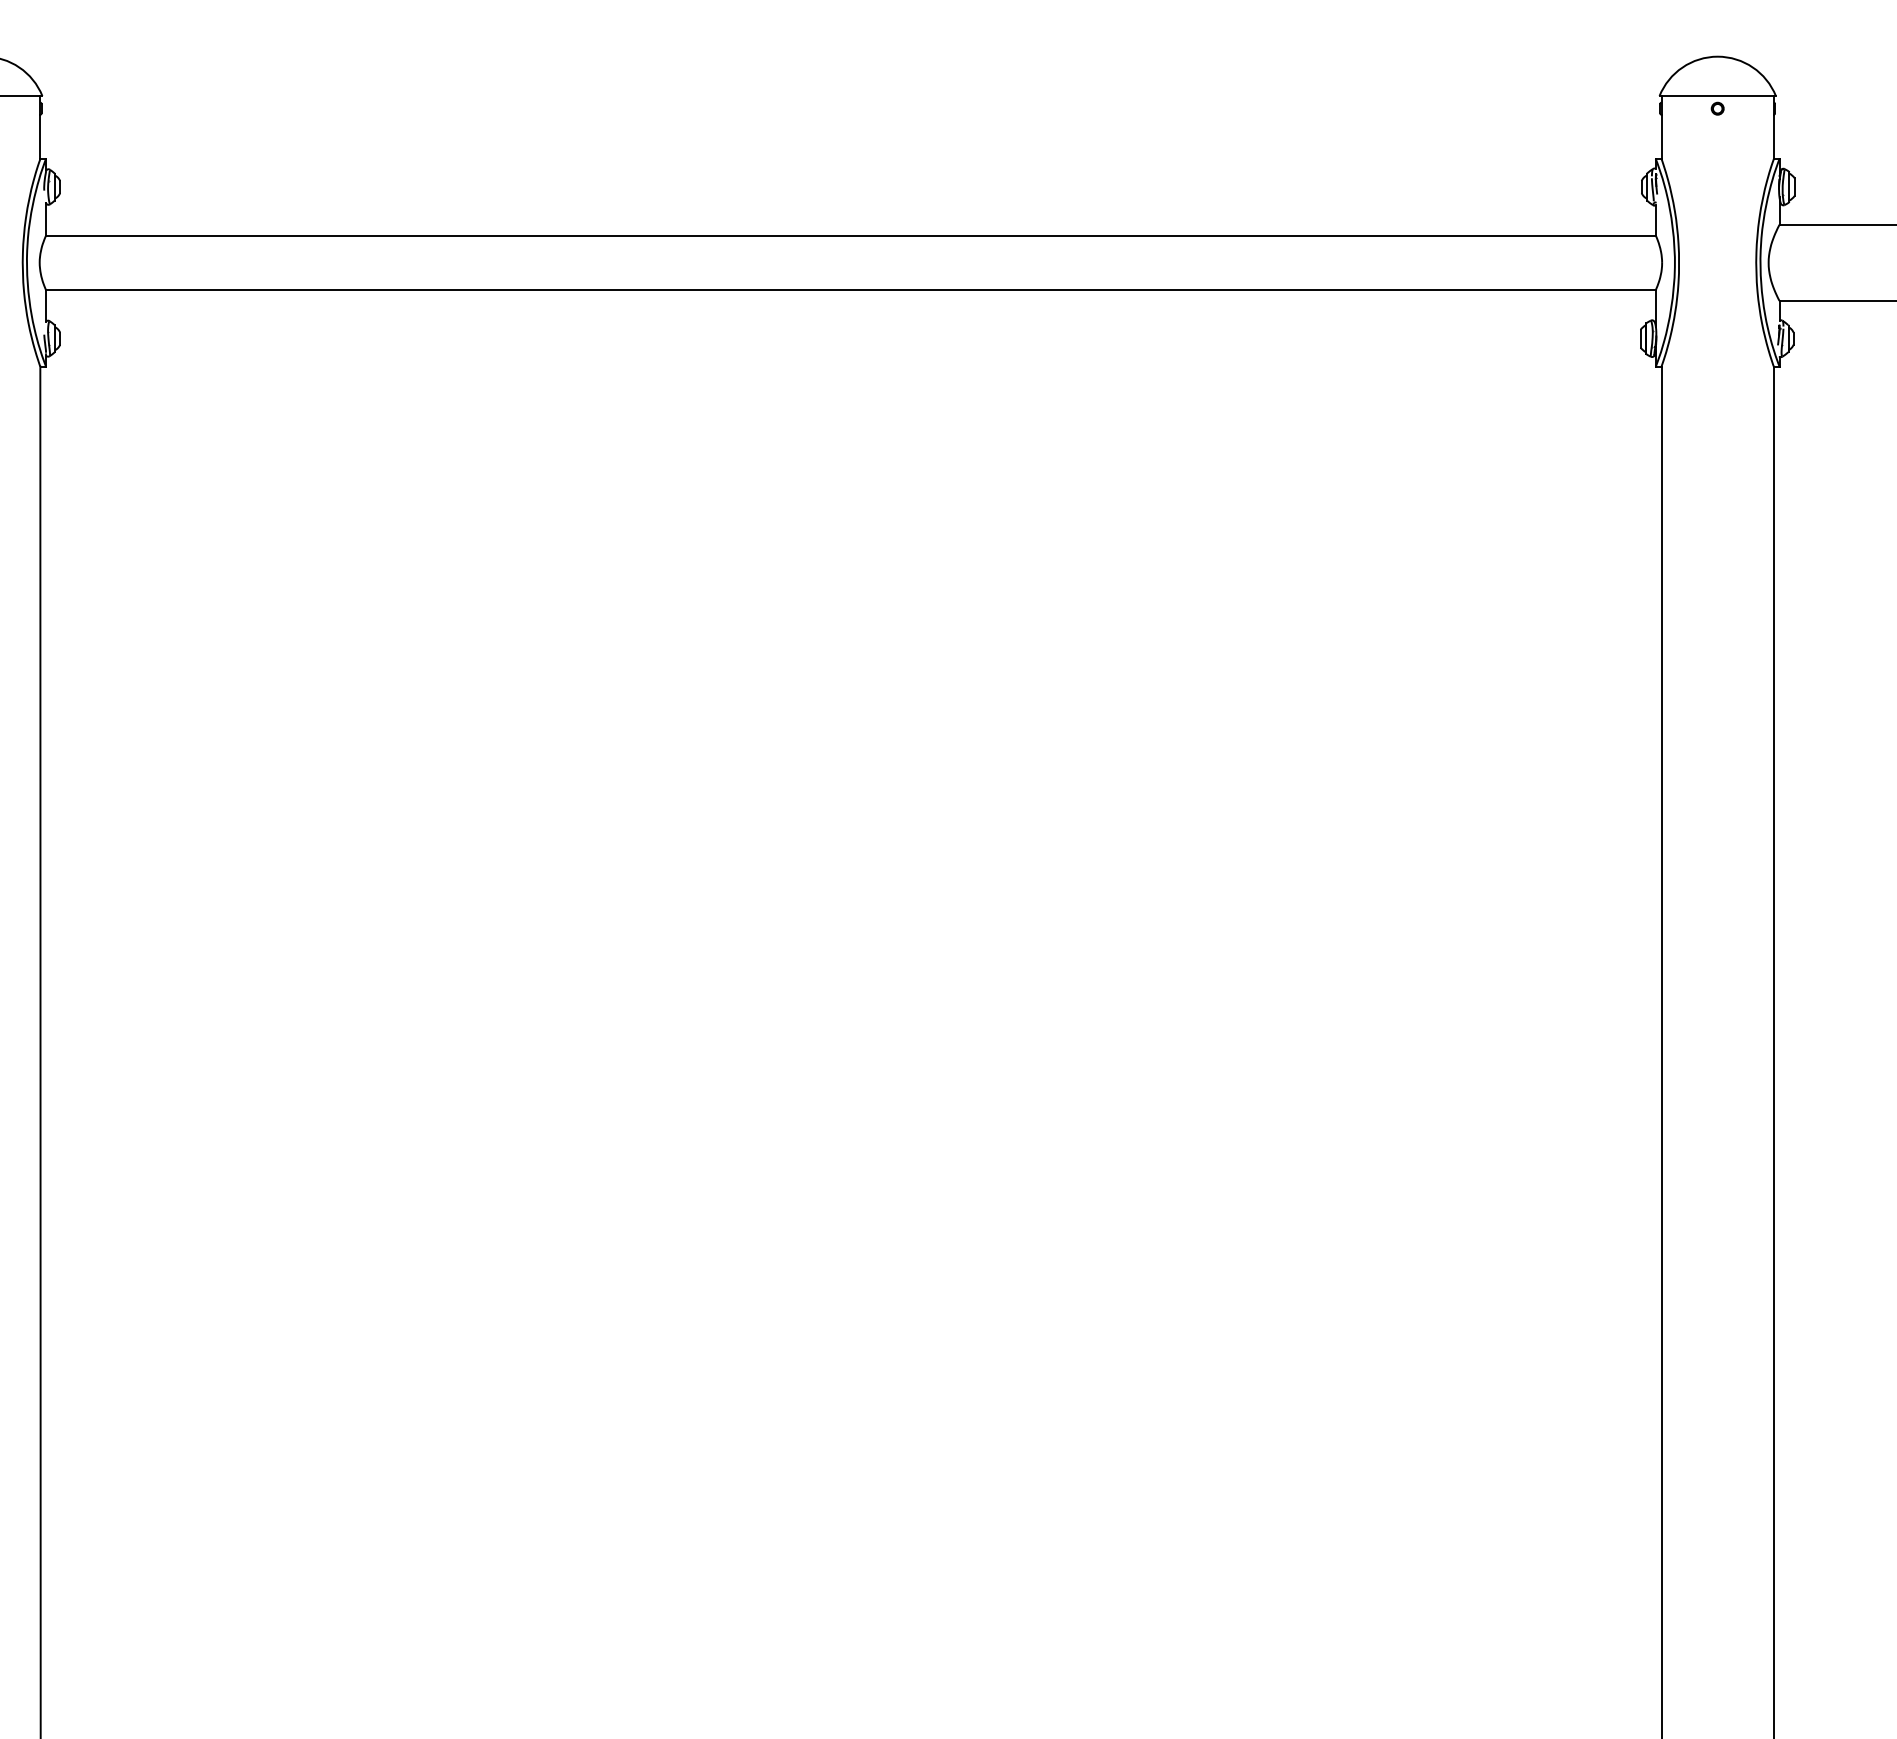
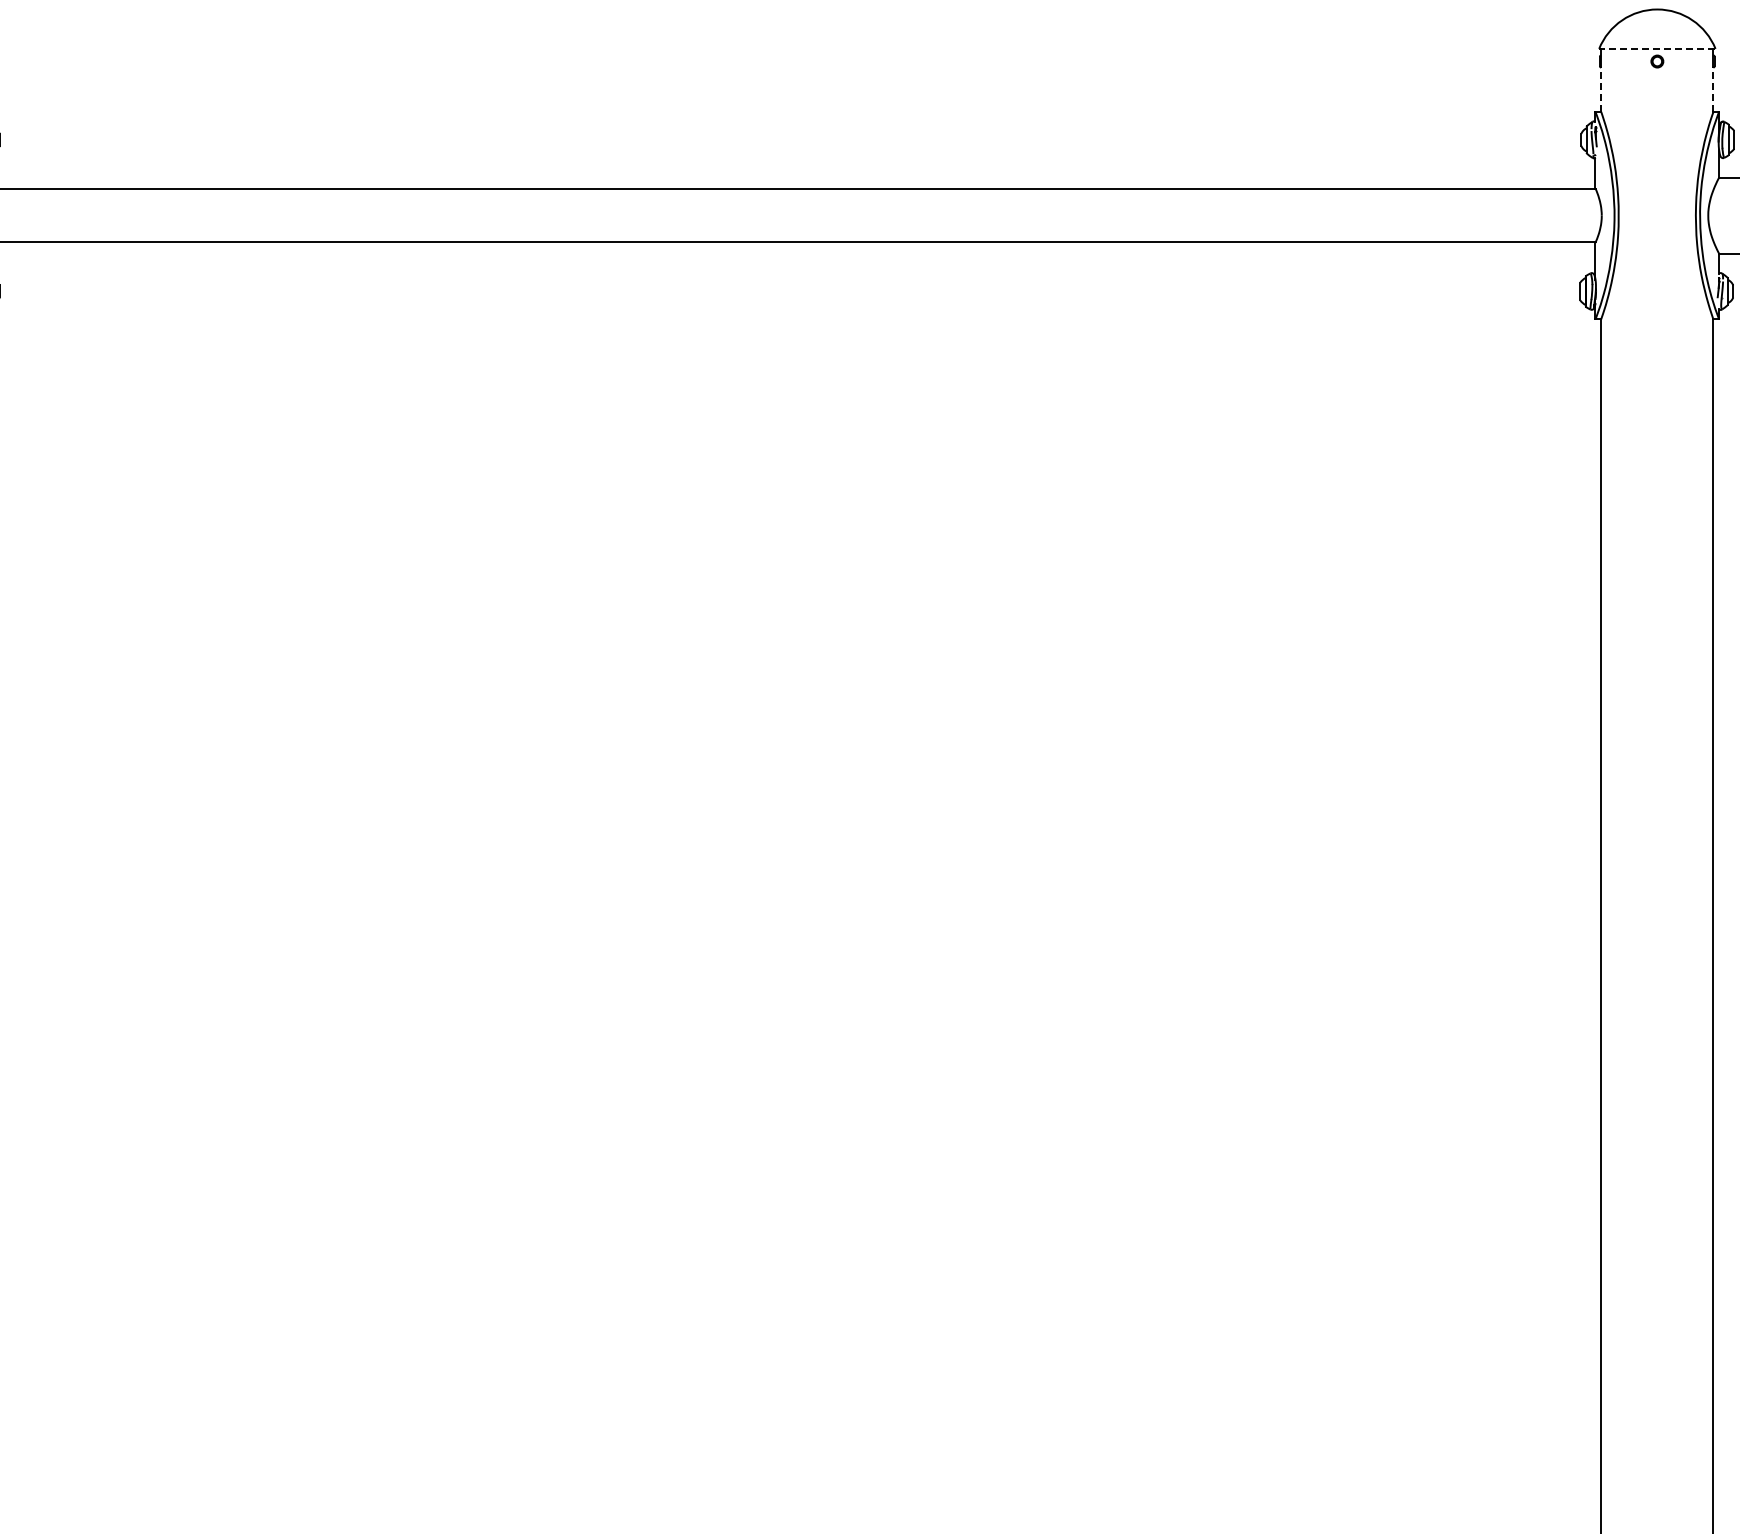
line: (1717, 96) -> (1657, 49), solid -> dashed
line: (1661, 136) -> (1601, 89), solid -> dashed
line: (1773, 136) -> (1713, 89), solid -> dashed

